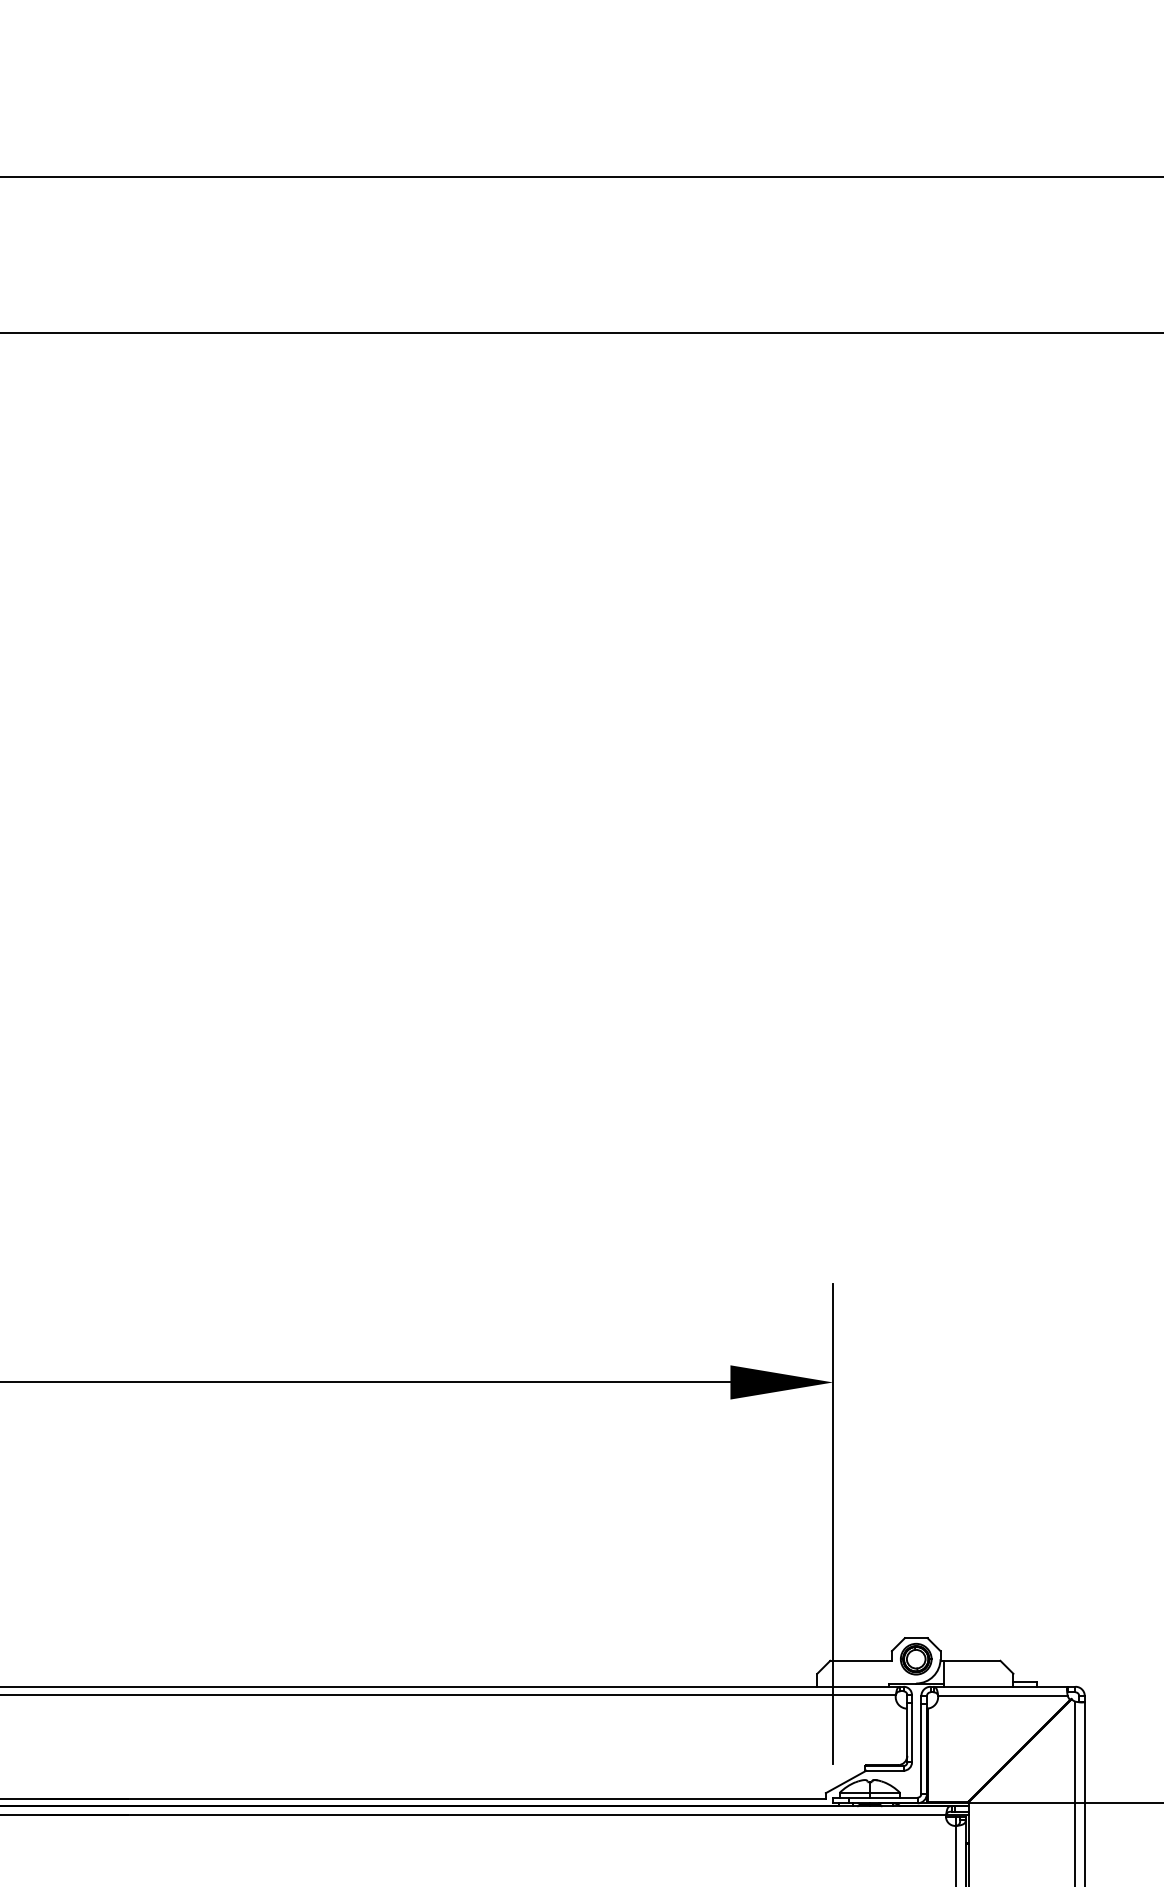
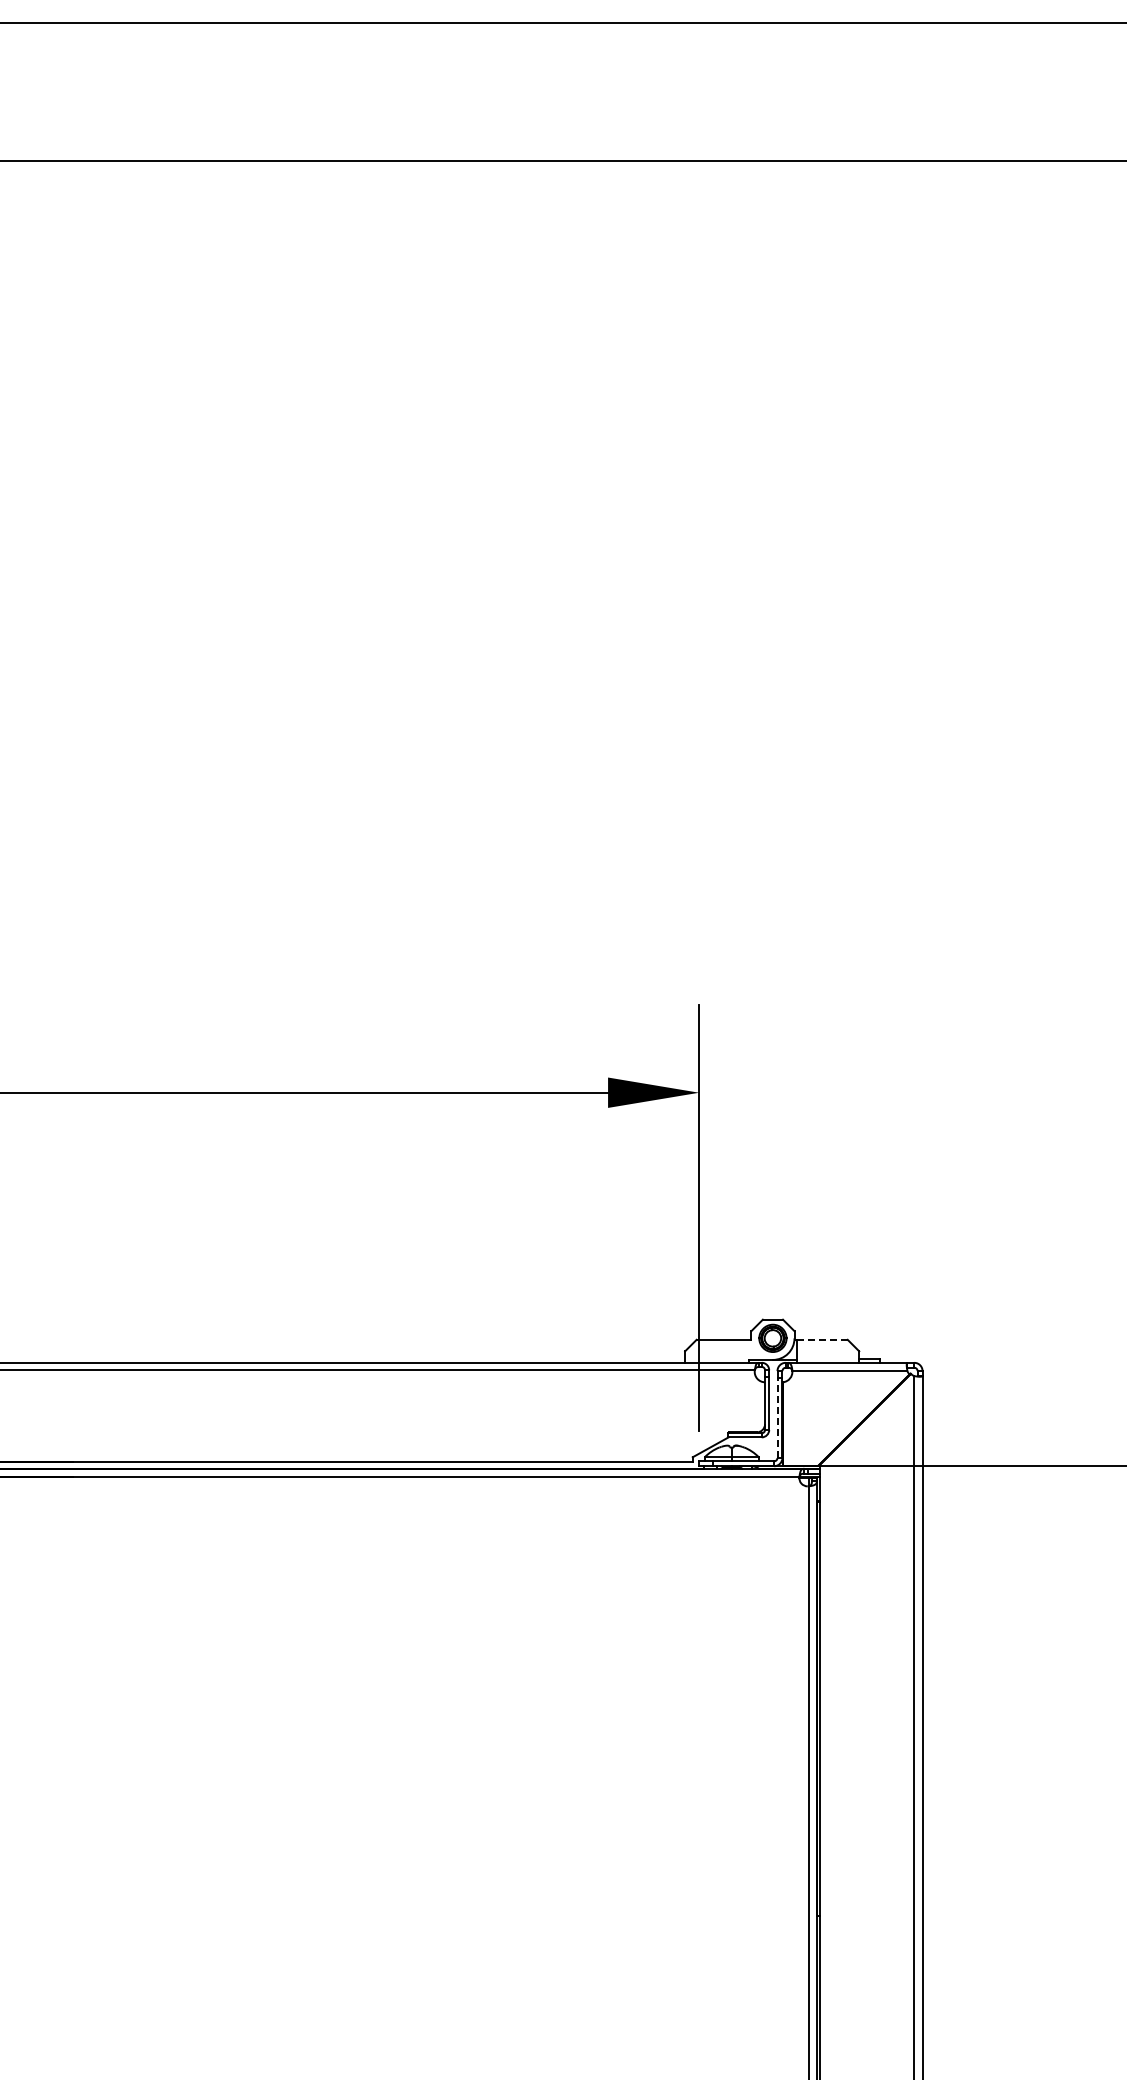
line: (973, 1660) -> (823, 1339), solid -> dashed
line: (921, 1748) -> (777, 1417), solid -> dashed

